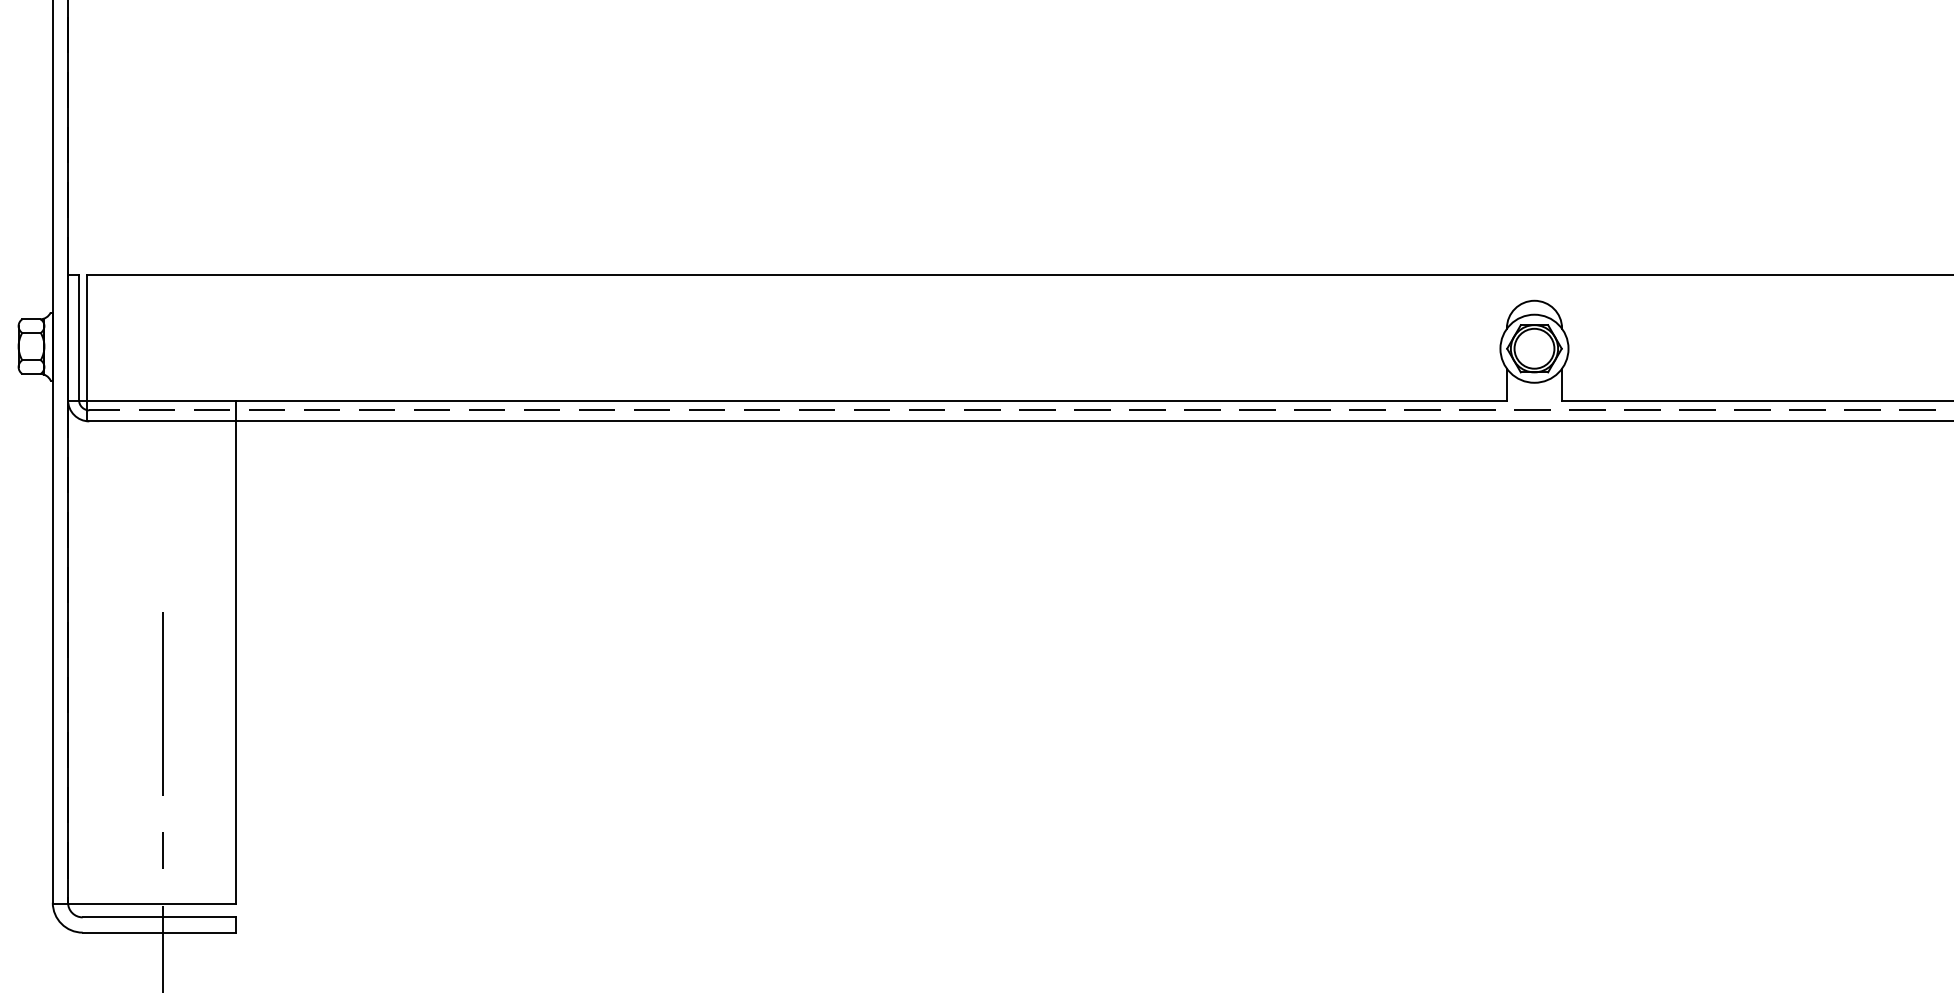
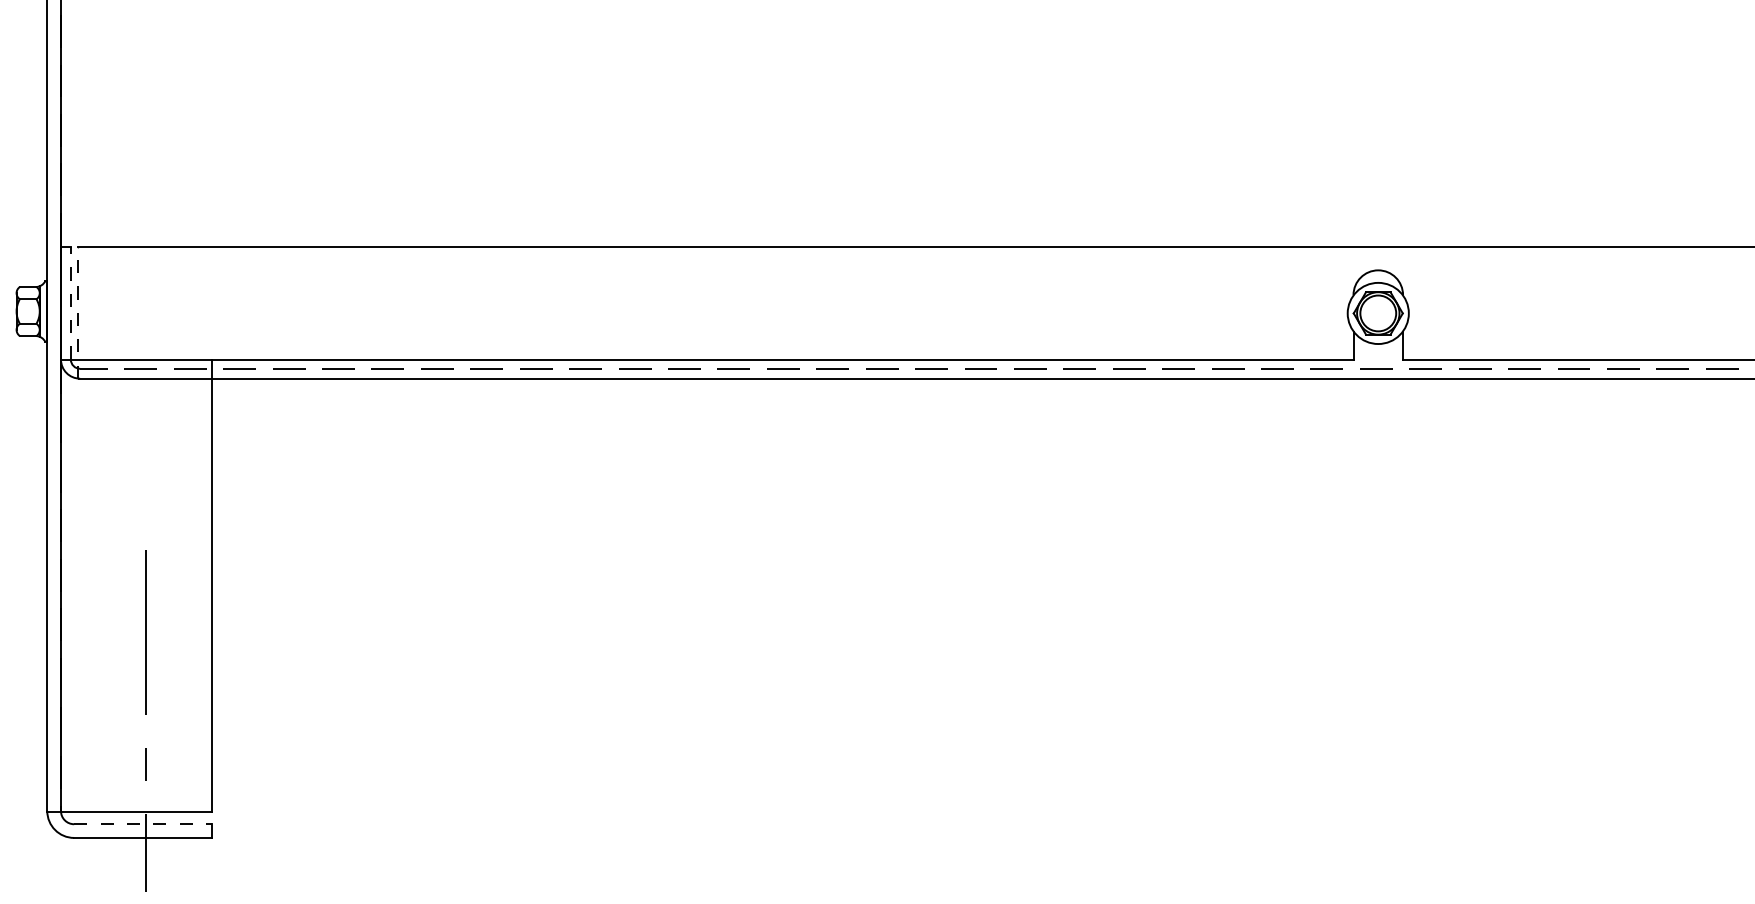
line: (79, 337) -> (71, 303), solid -> dashed
line: (87, 347) -> (78, 312), solid -> dashed
line: (159, 917) -> (143, 824), solid -> dashed

